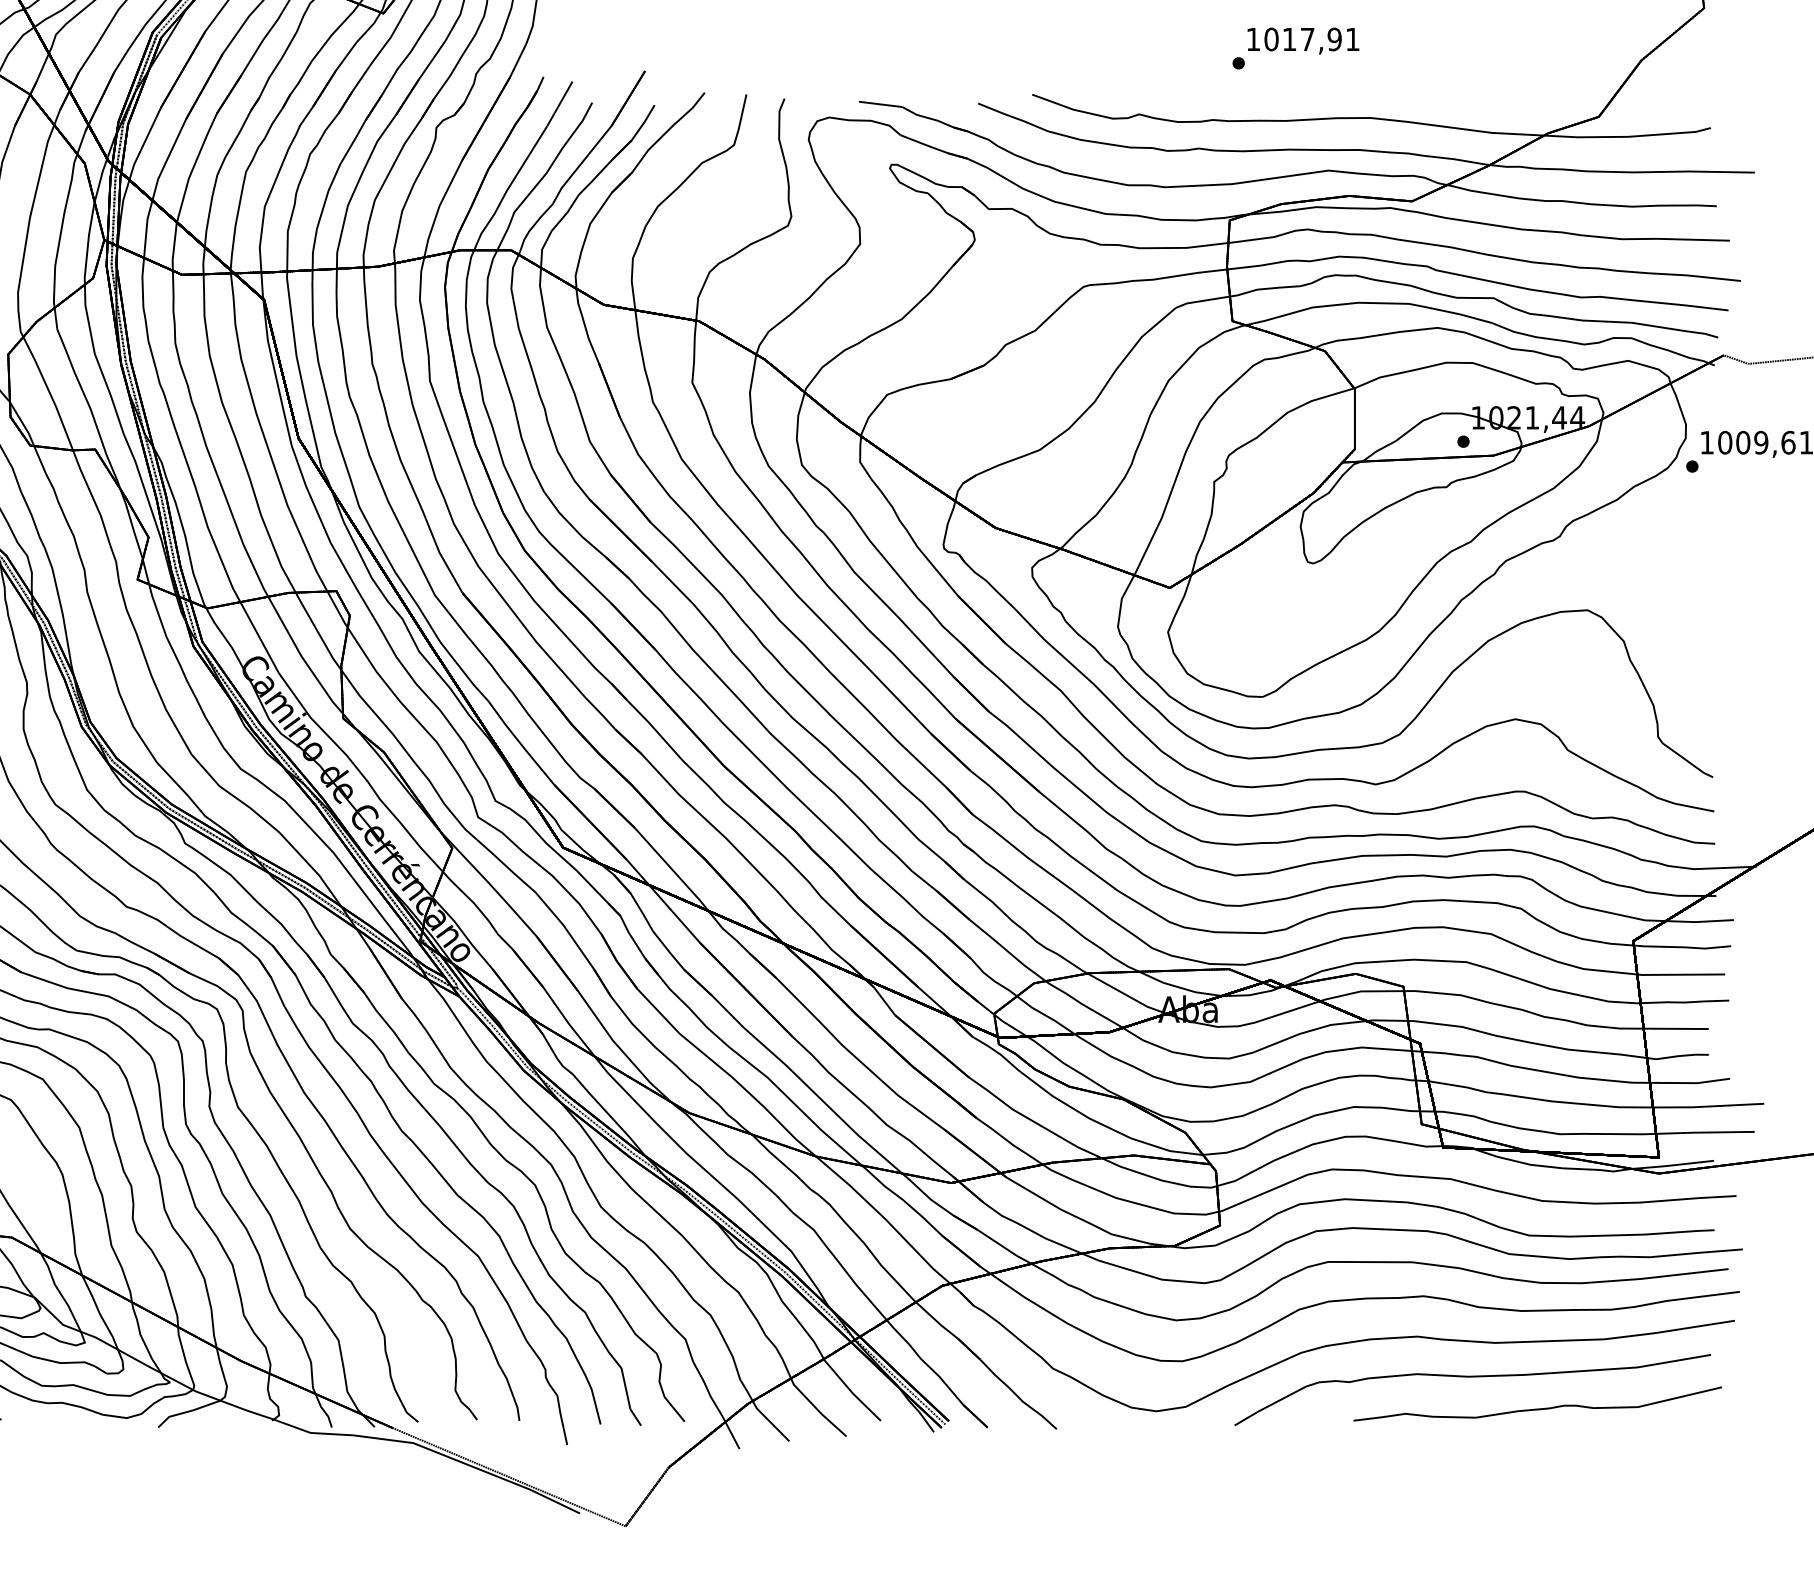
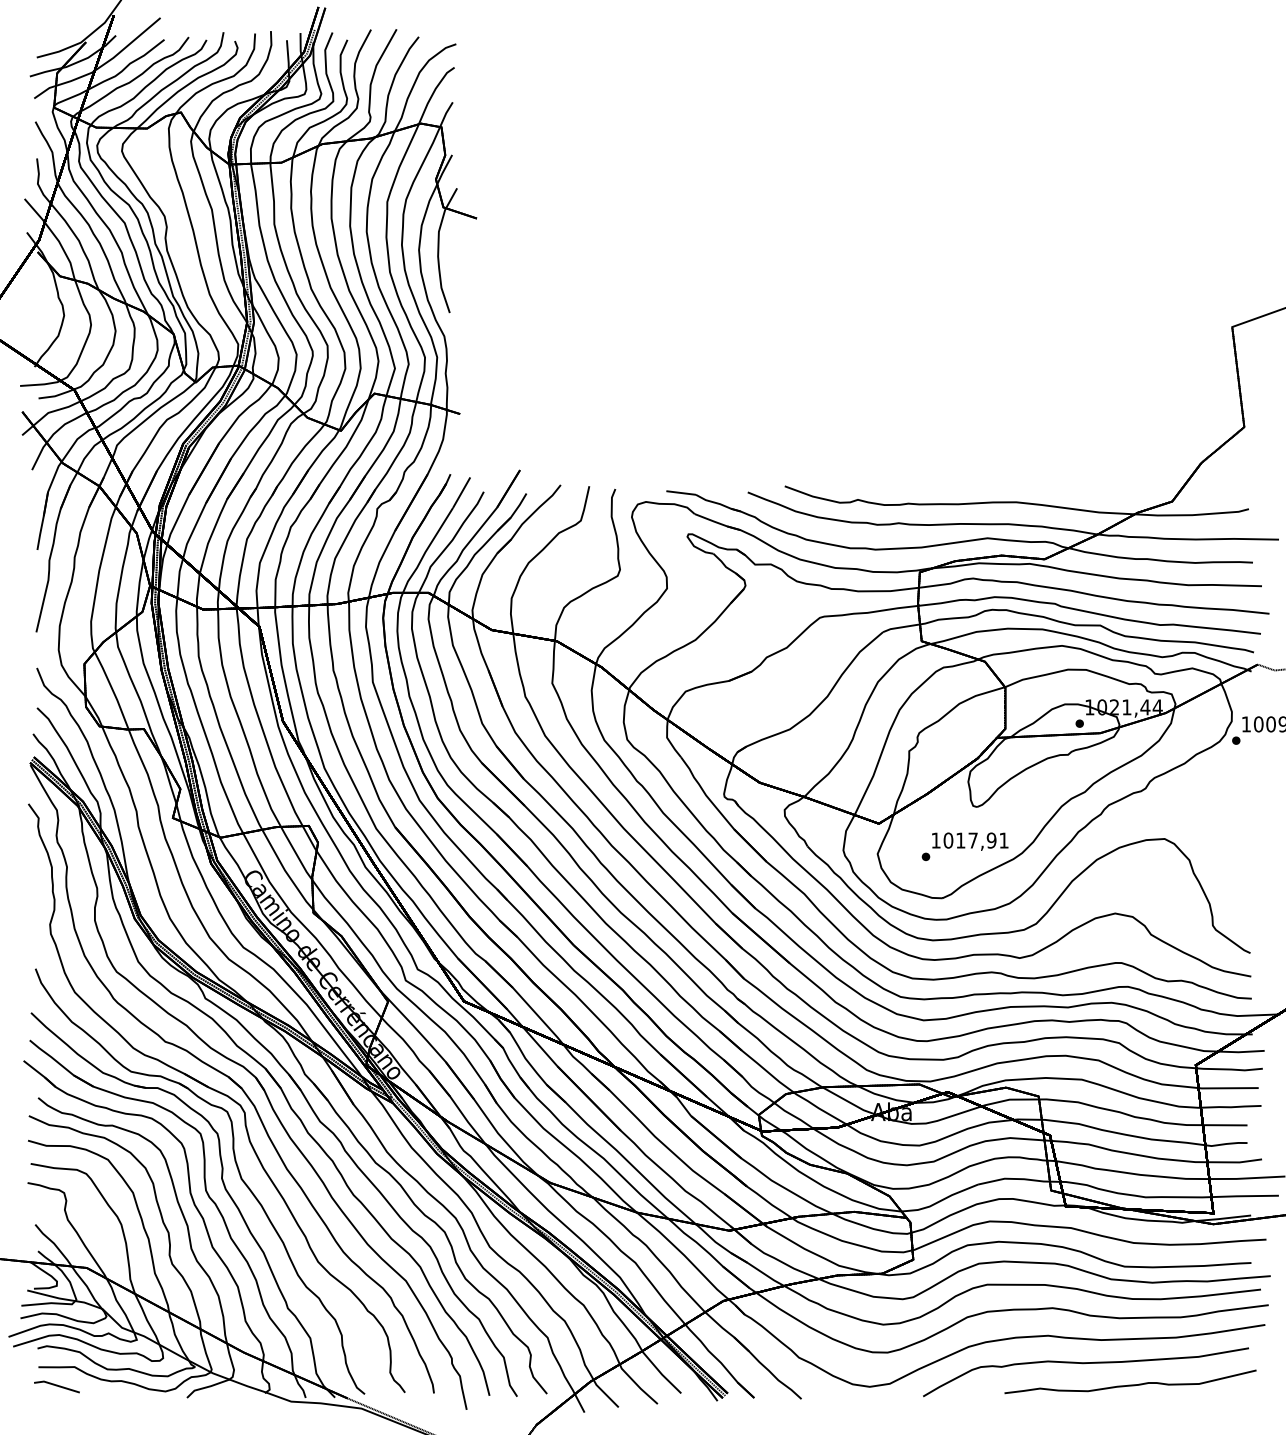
text: (1294, 48) -> (964, 846), moved

